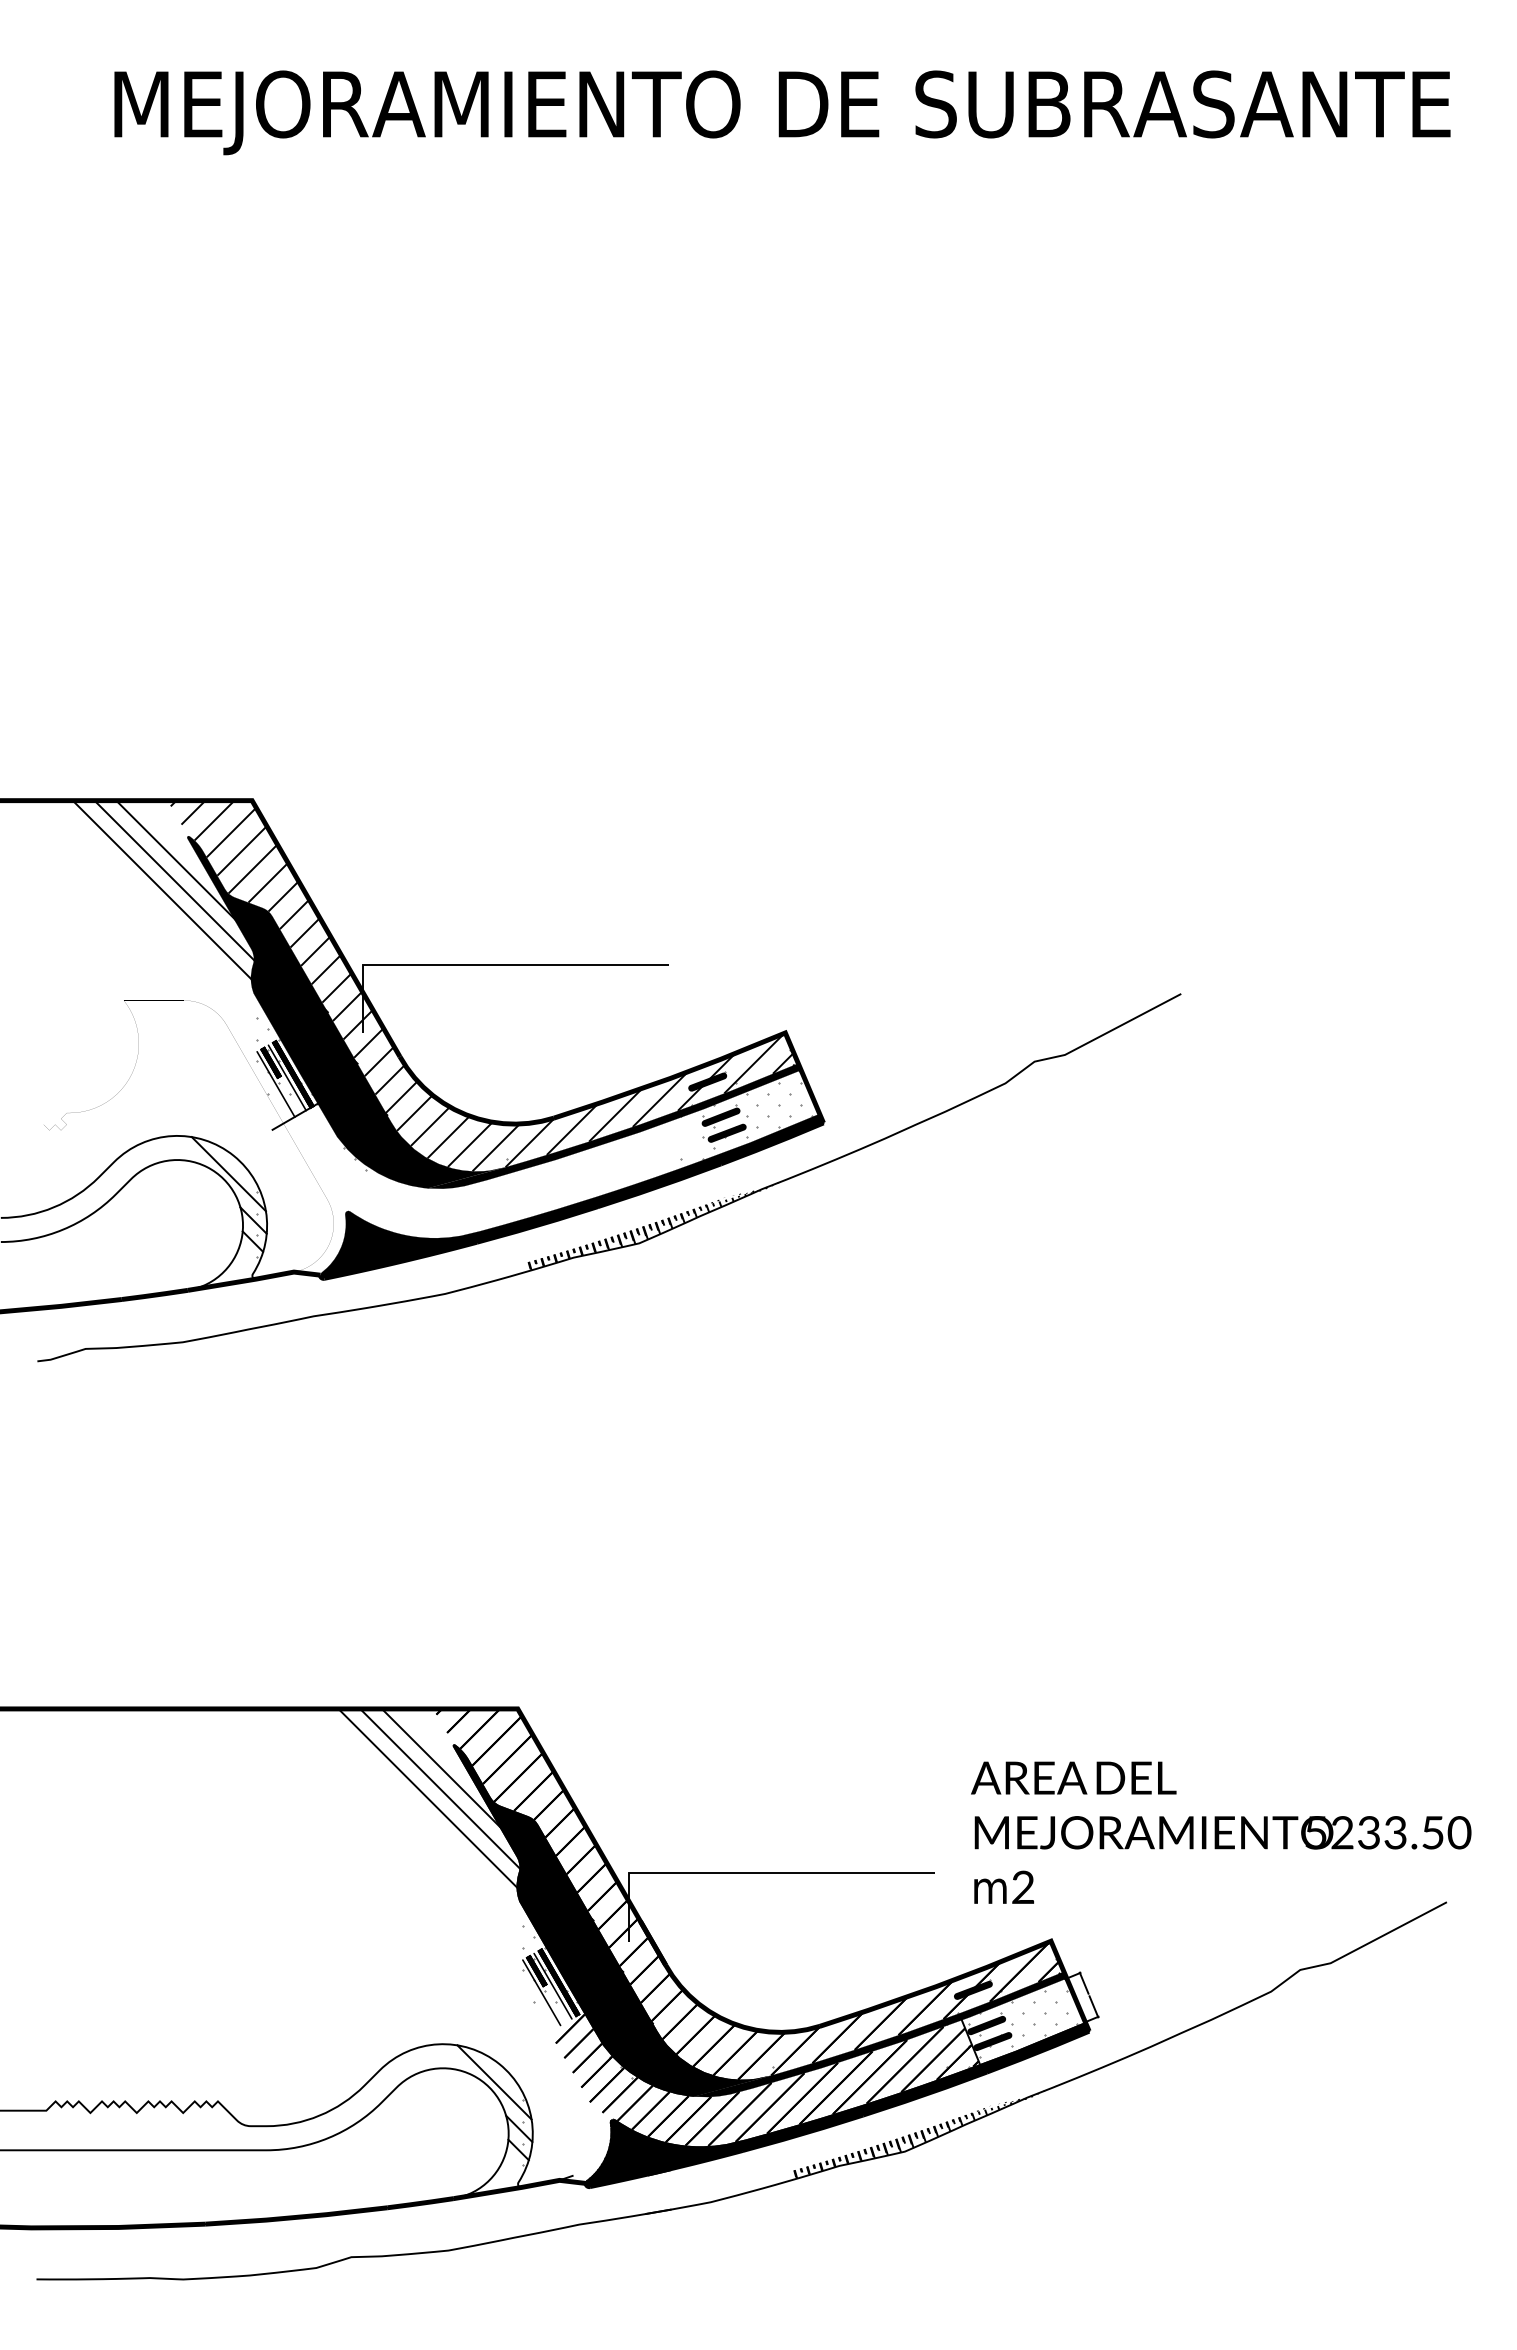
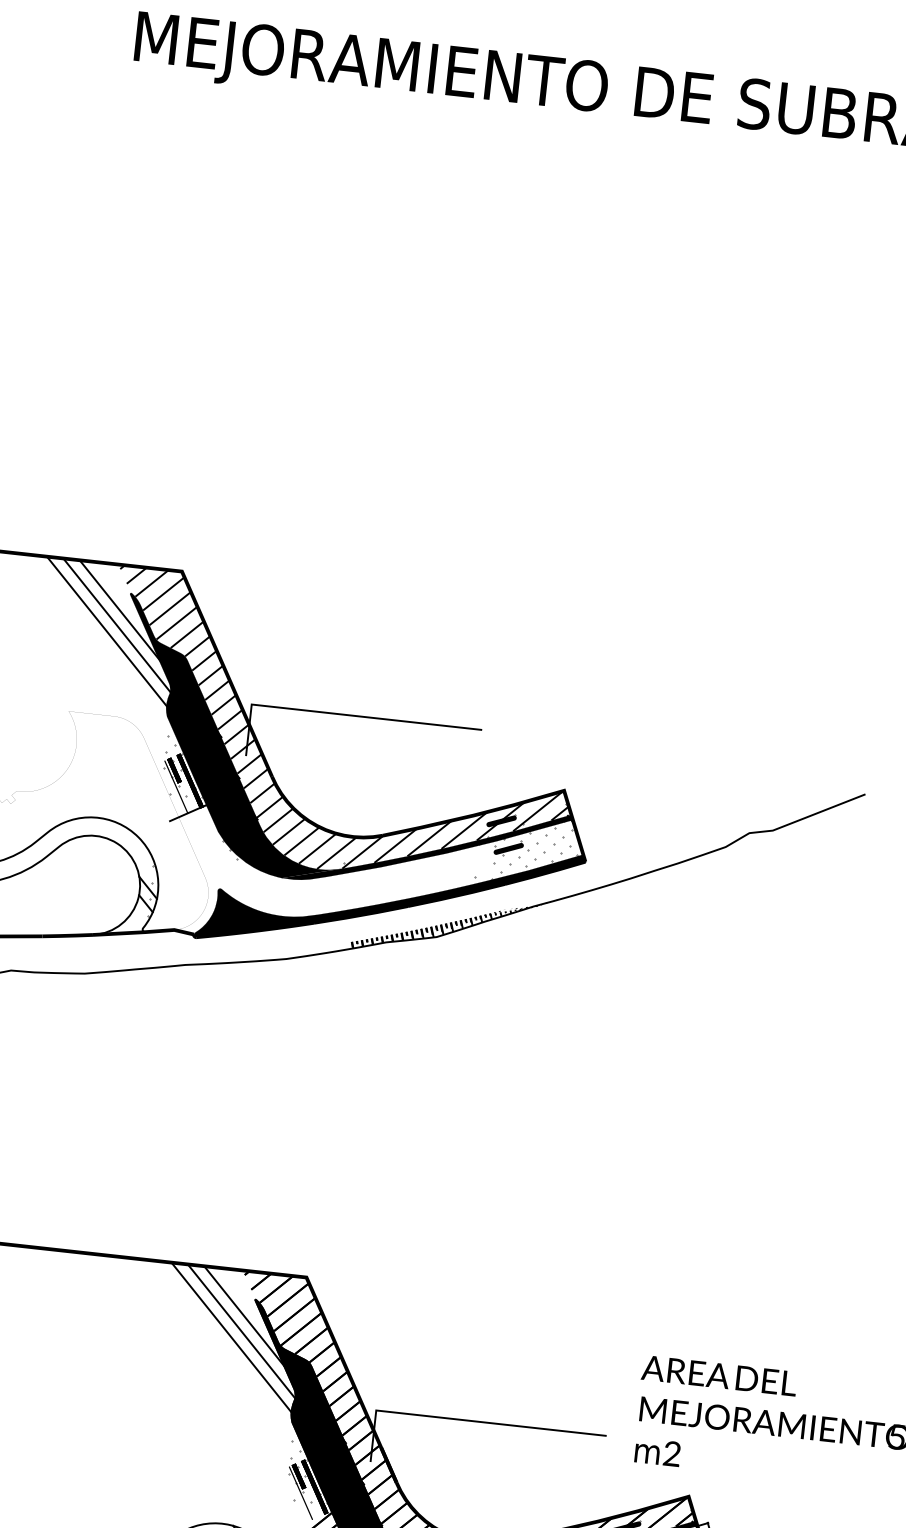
fill: (287, 1077) -> (185, 782), removed
fill: (726, 1132) -> (511, 860), removed
line: (228, 1174) -> (133, 851), removed
fill: (552, 1985) -> (309, 1488), removed

